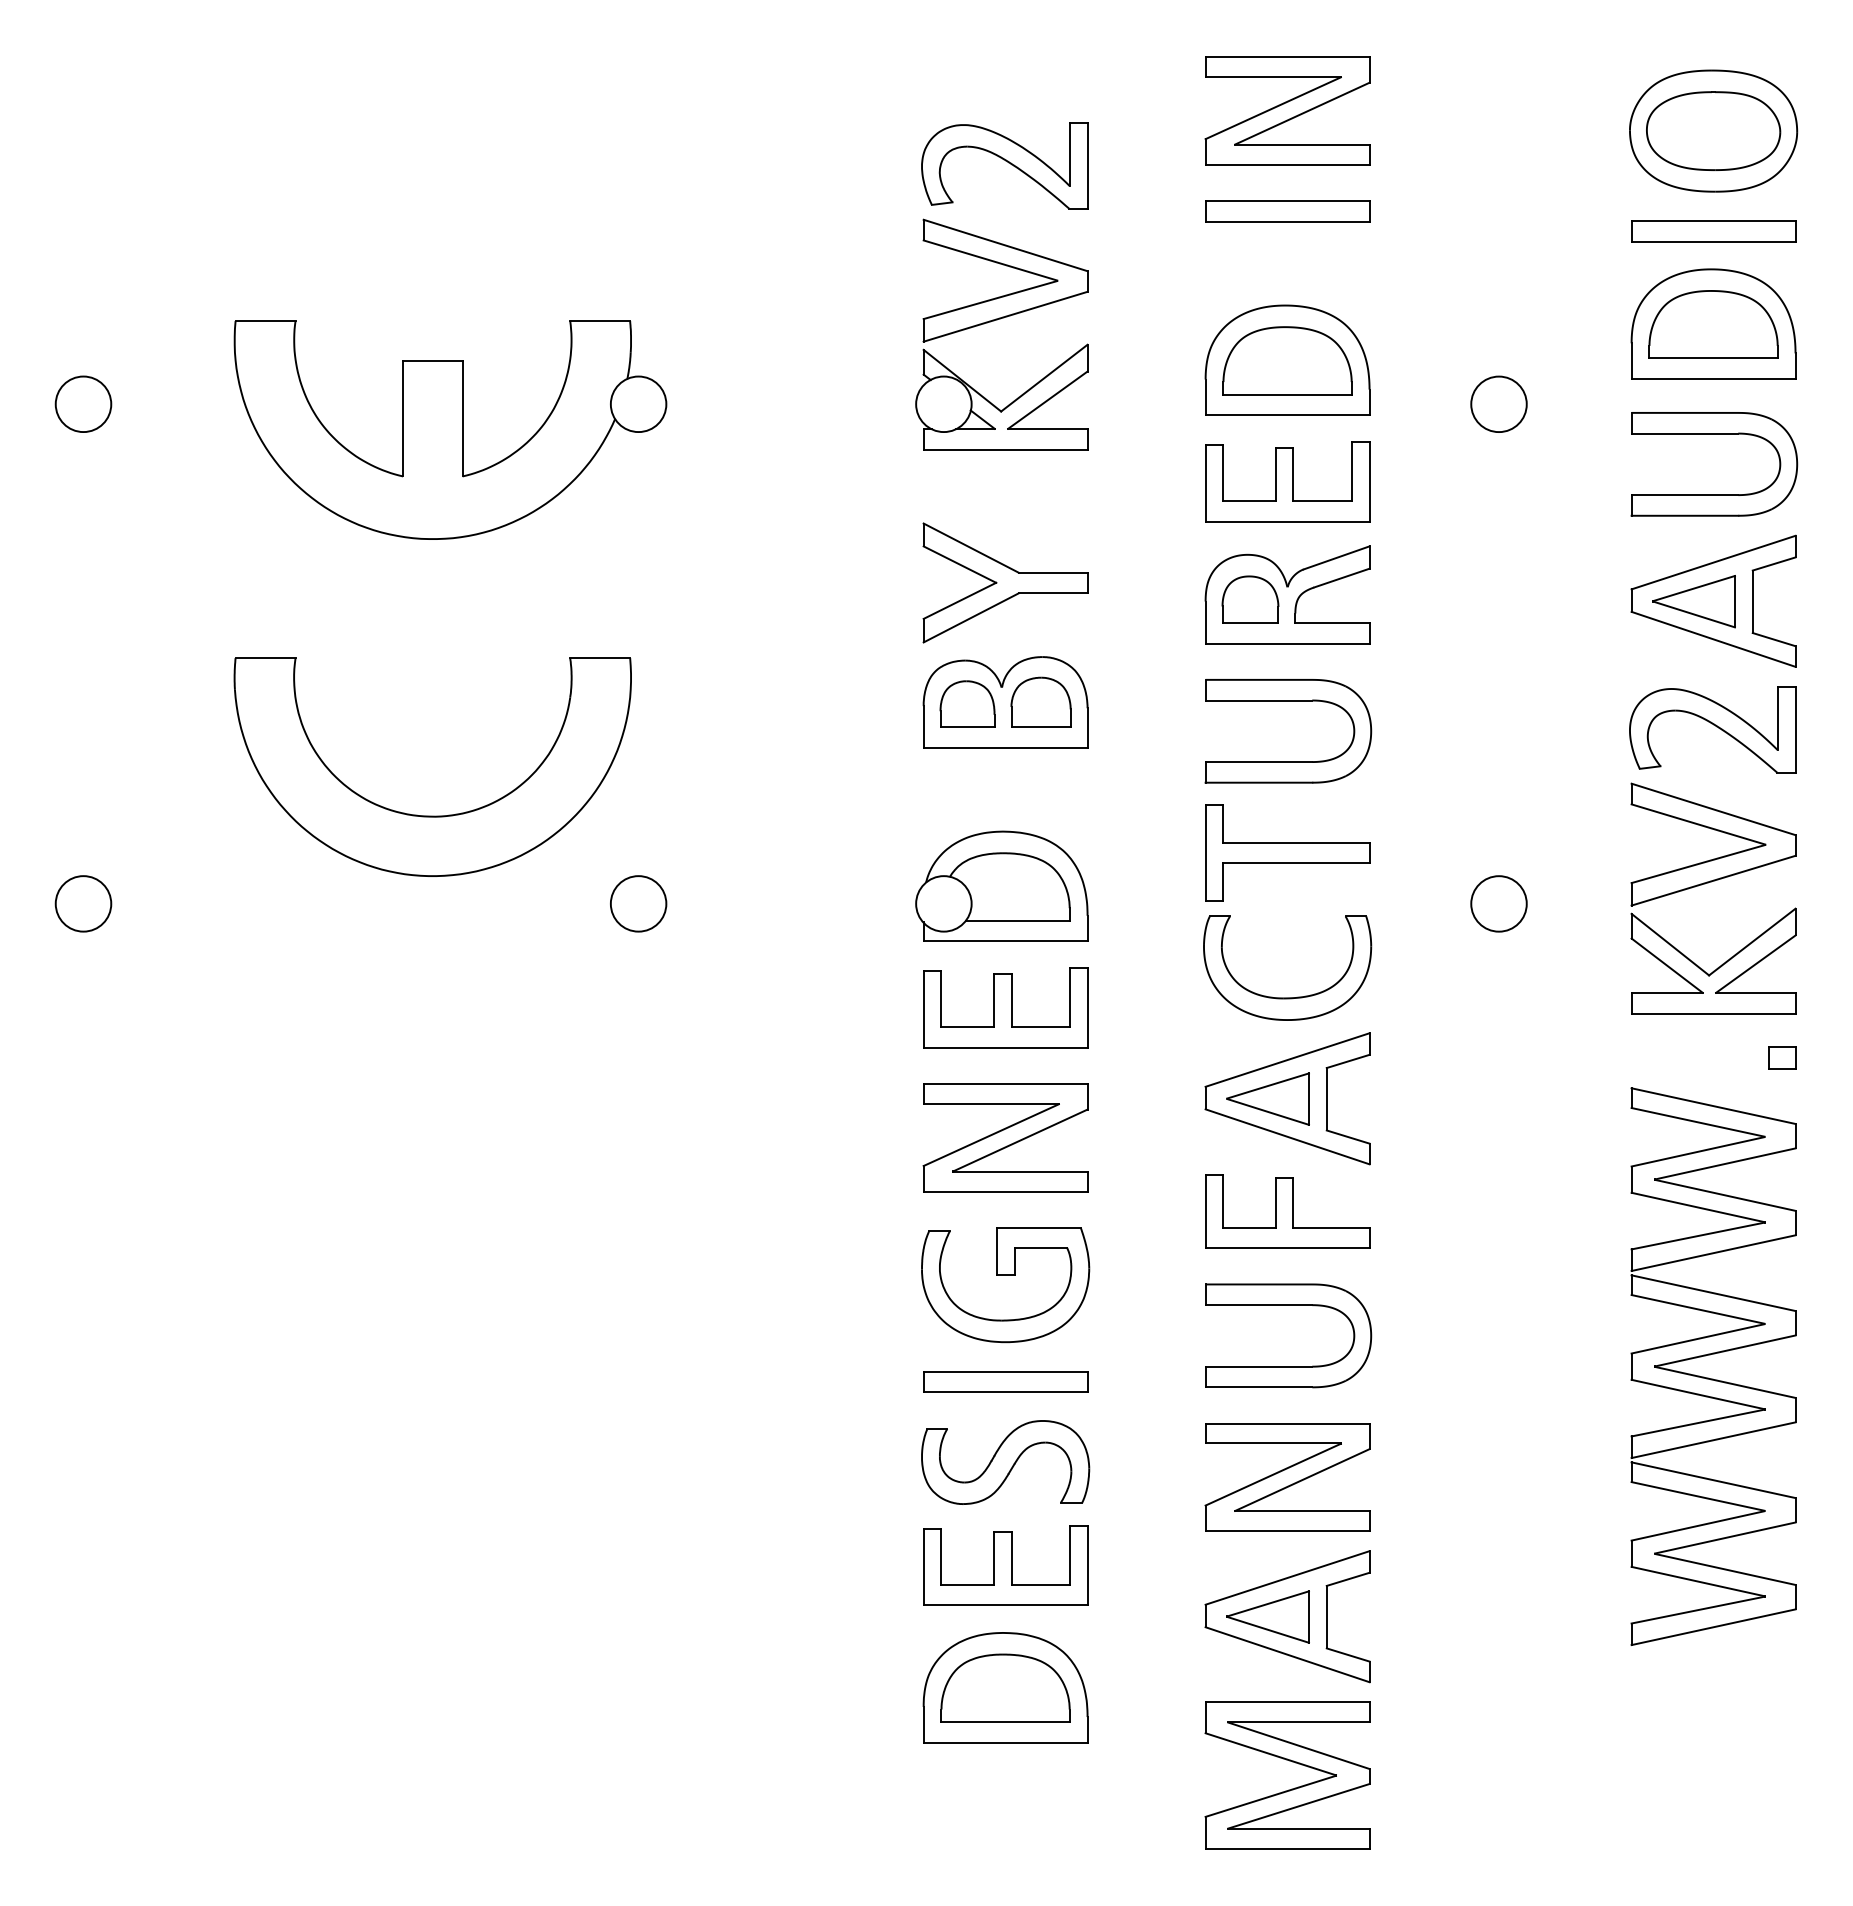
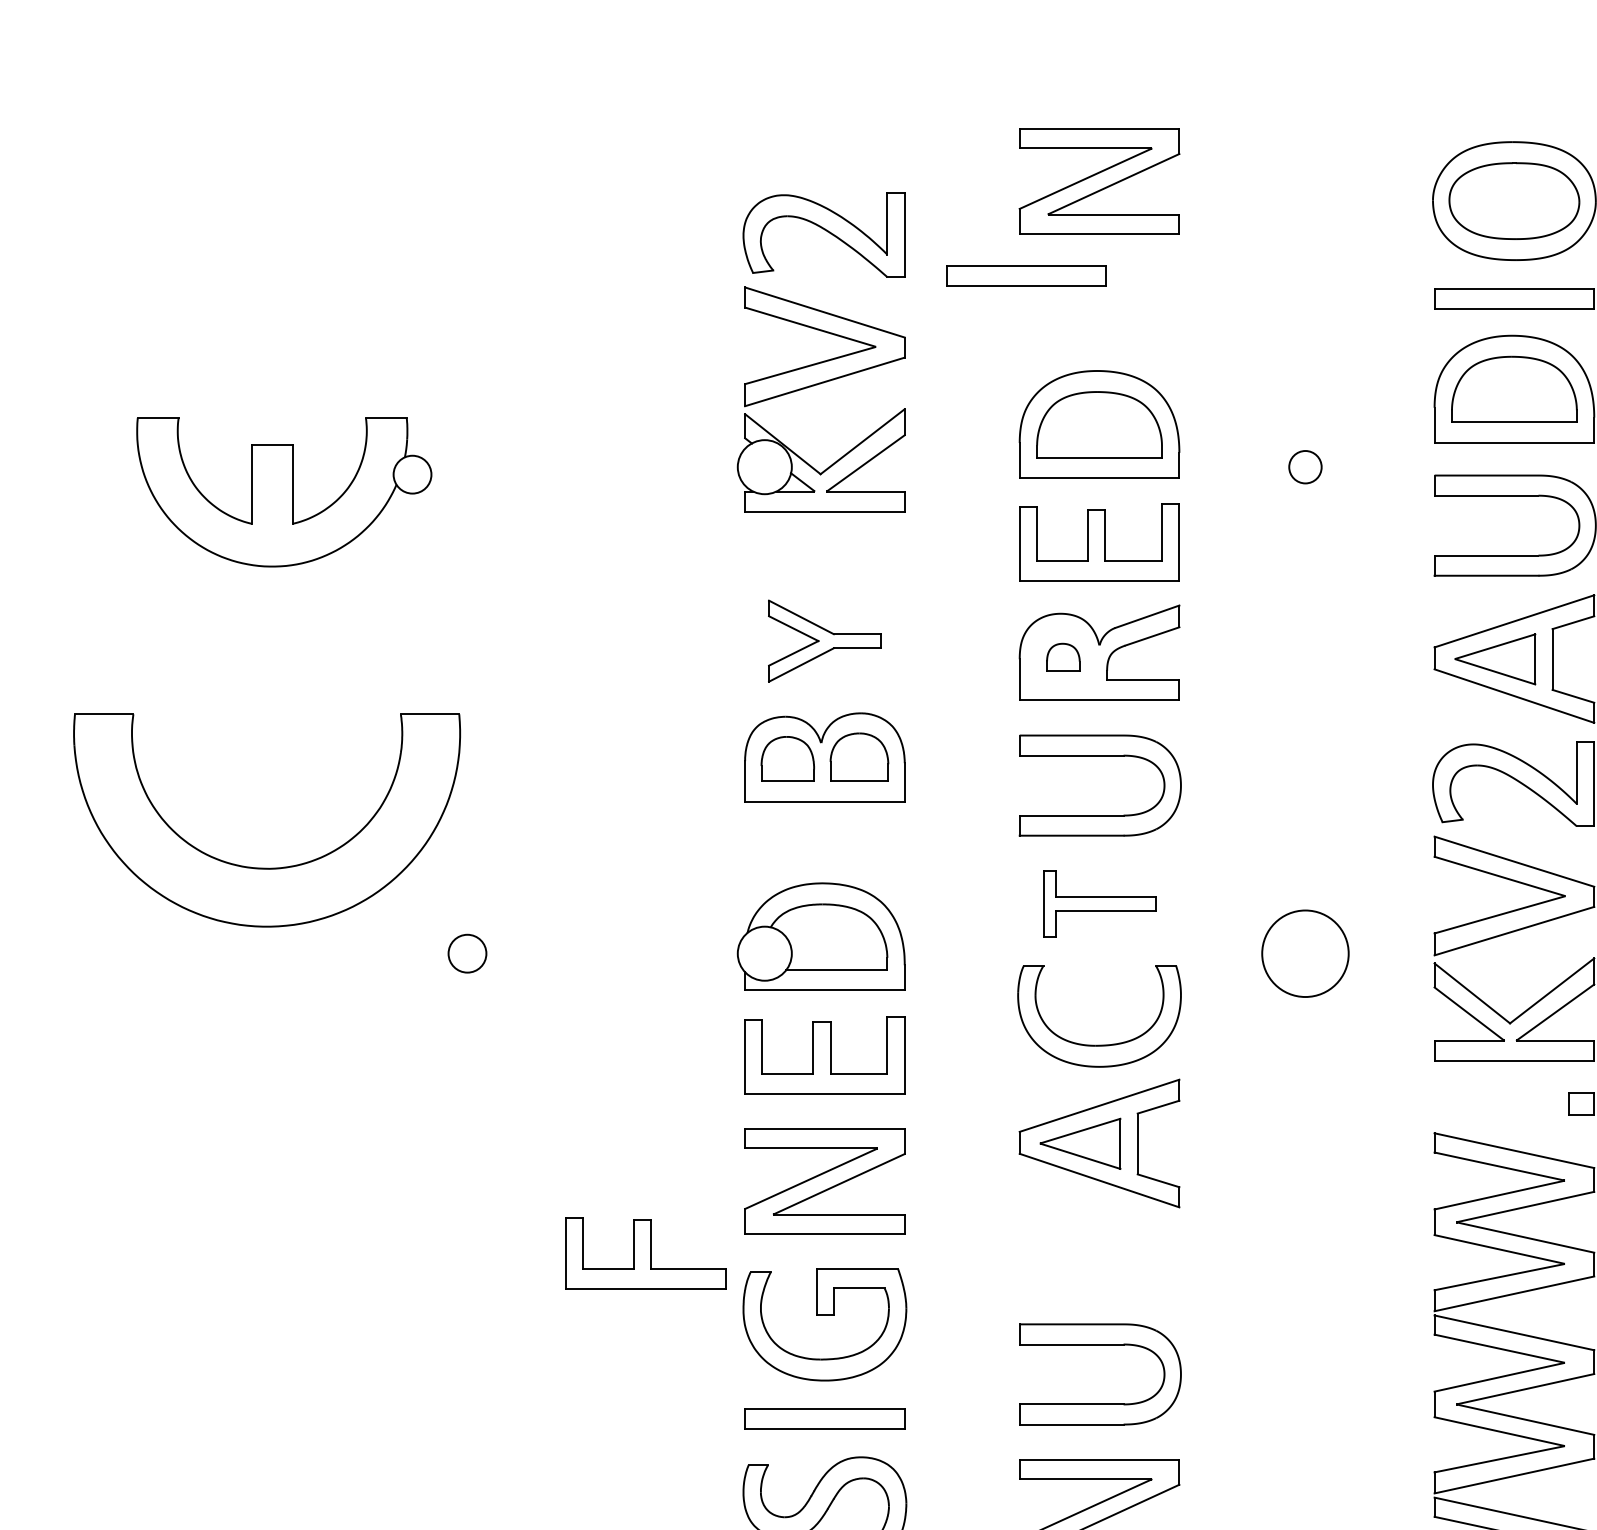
part: (1287, 211) -> (1026, 276), moved
circle: (1498, 404) -> (1304, 467), size x0.6
part: (450, 429) -> (284, 491), size x0.7
part: (1005, 582) -> (824, 640), size x0.7
part: (1250, 599) -> (1063, 657), size x0.6
part: (1287, 852) -> (1099, 903), size x0.7
circle: (638, 903) -> (467, 953), size x0.7
circle: (1498, 903) -> (1304, 953), size x1.6
part: (1287, 1211) -> (645, 1253), moved

